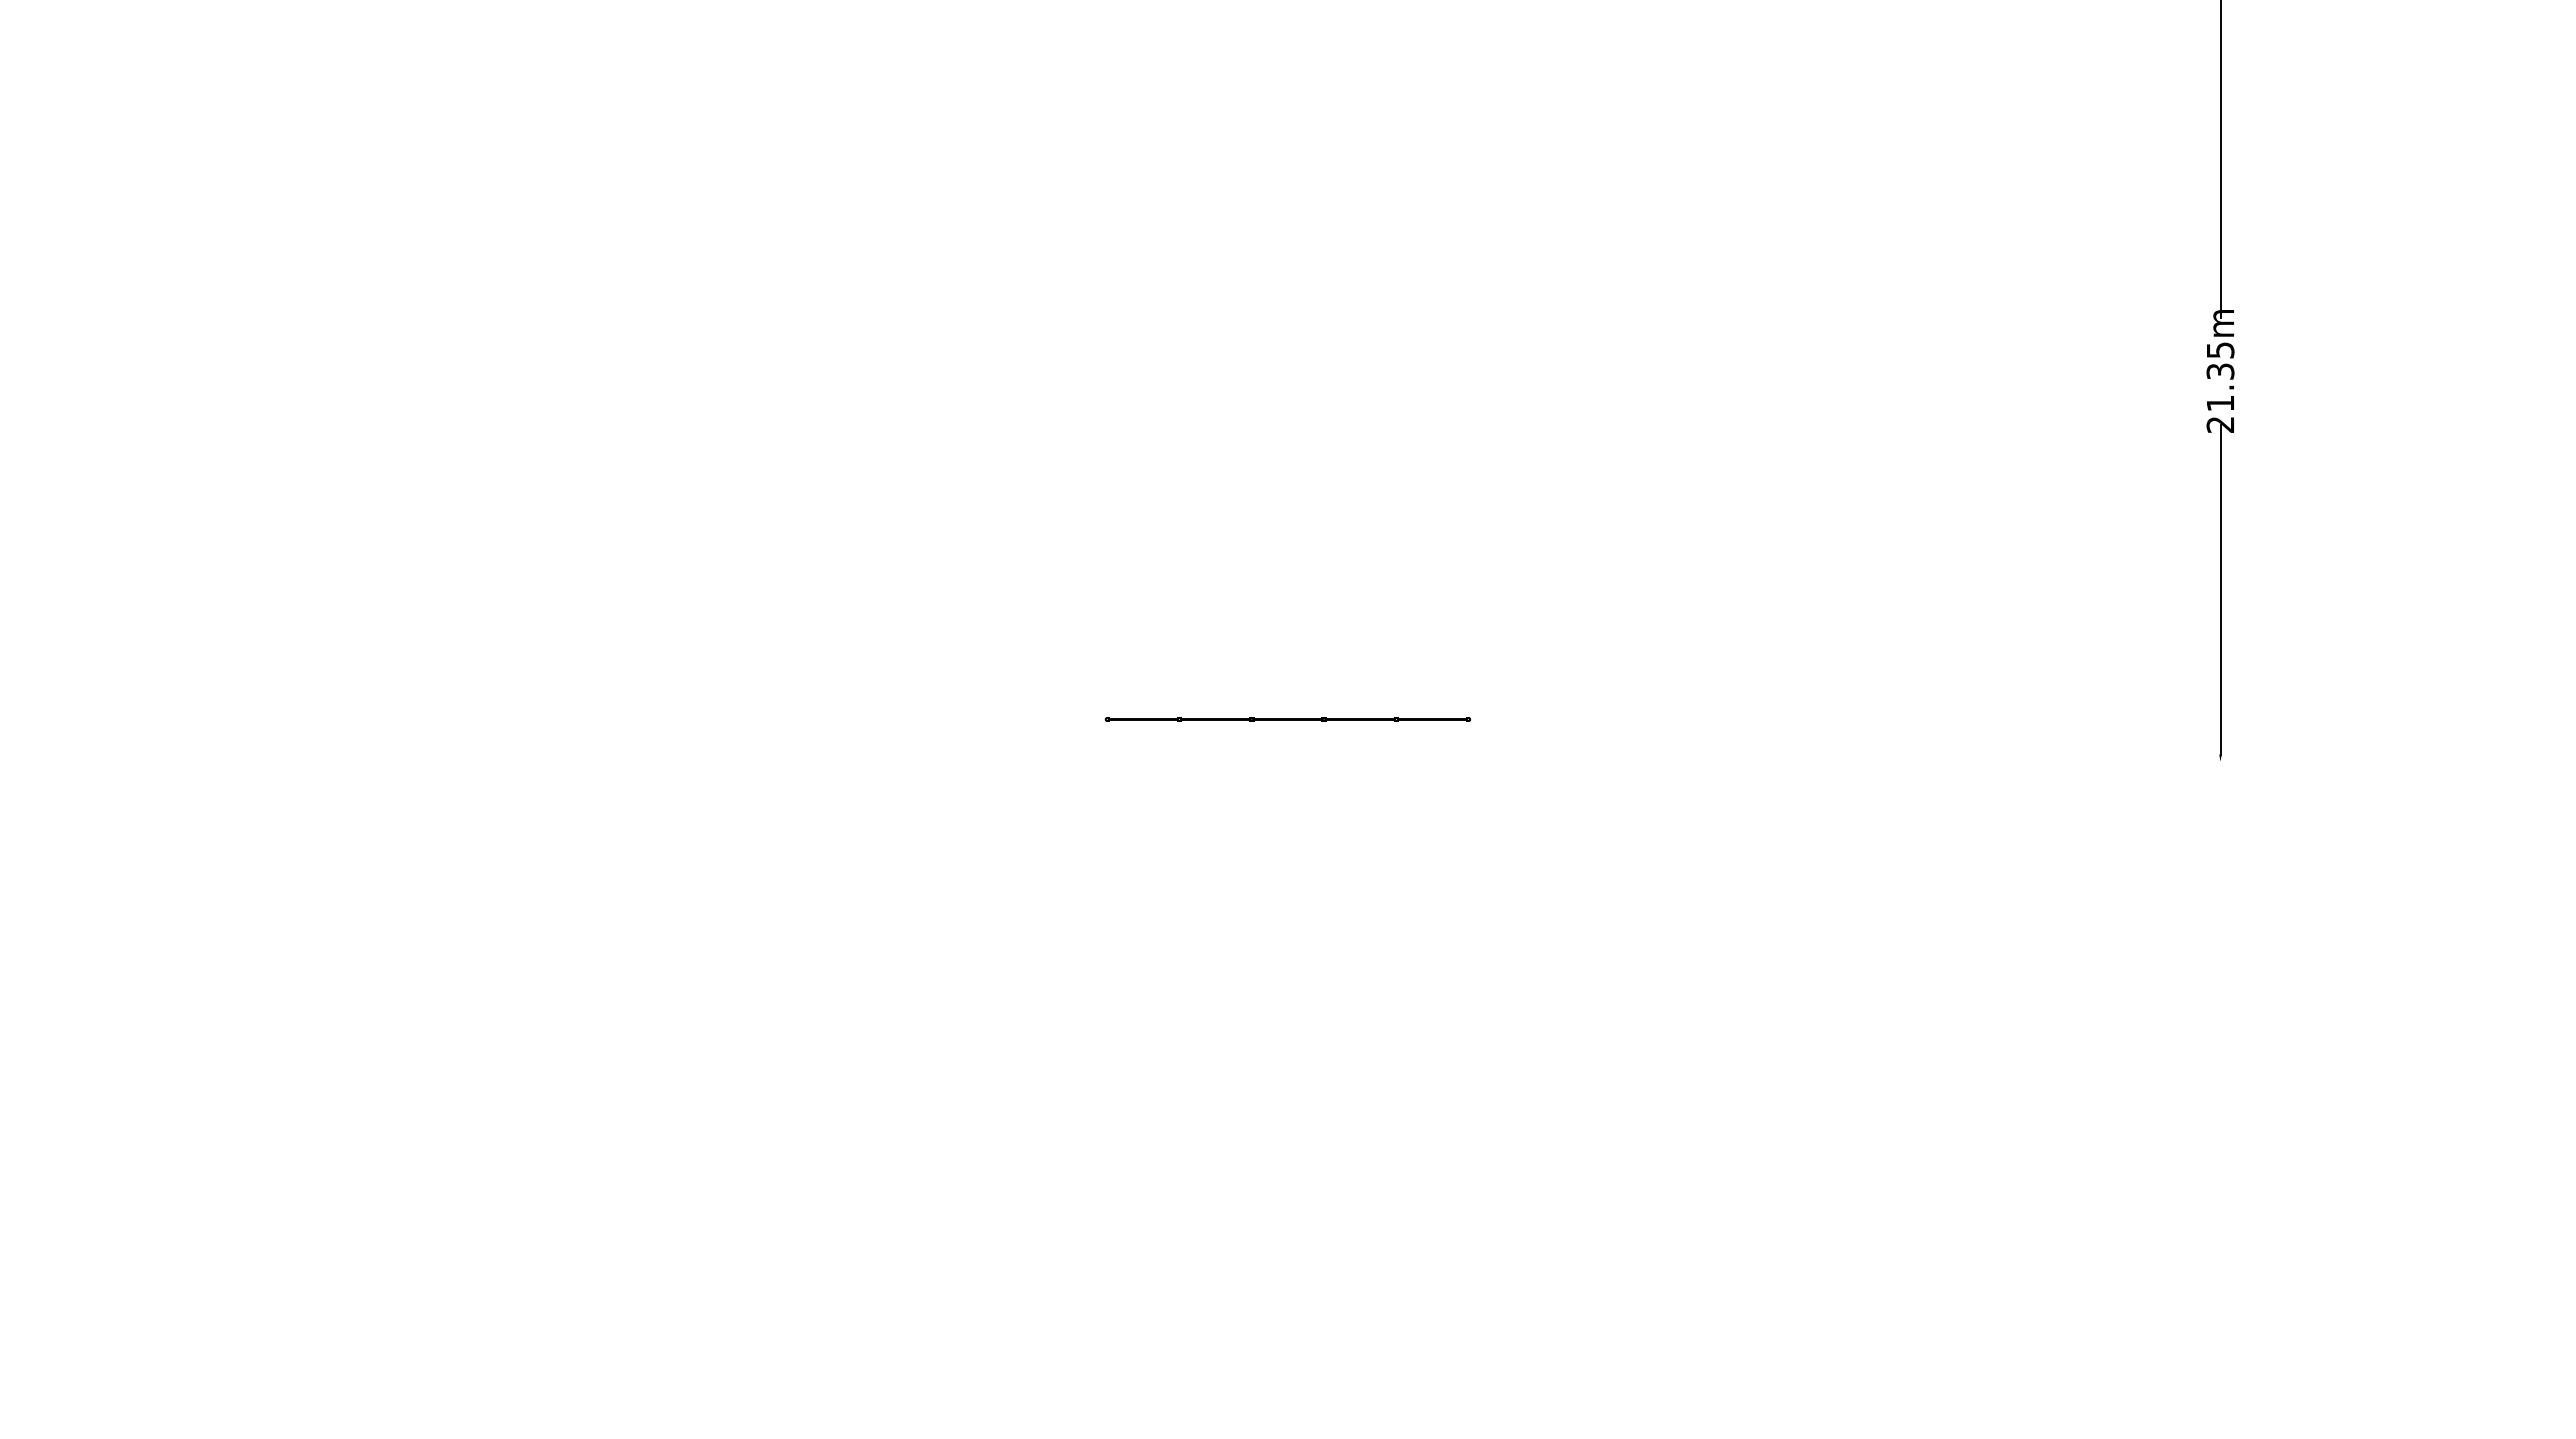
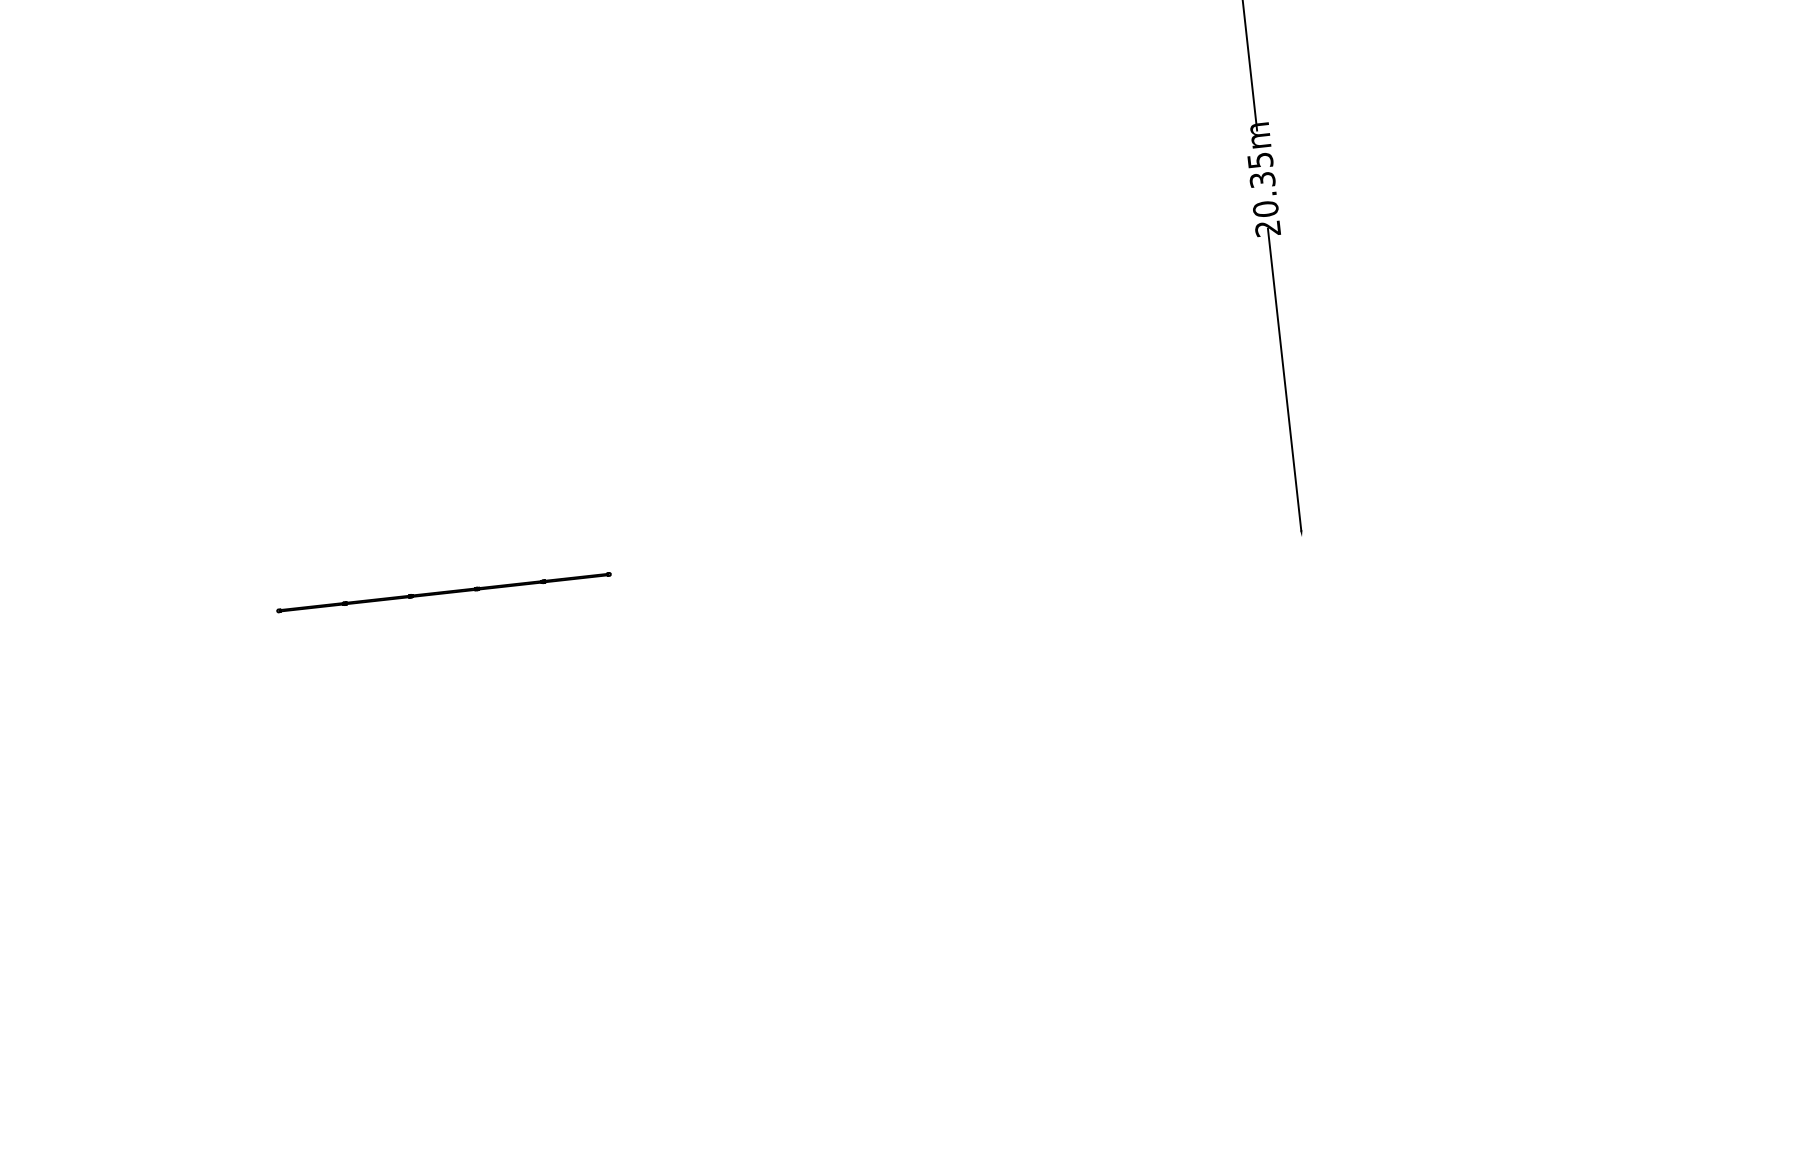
text: (2220, 403) -> (1265, 209), 21.35m -> 20.35m

